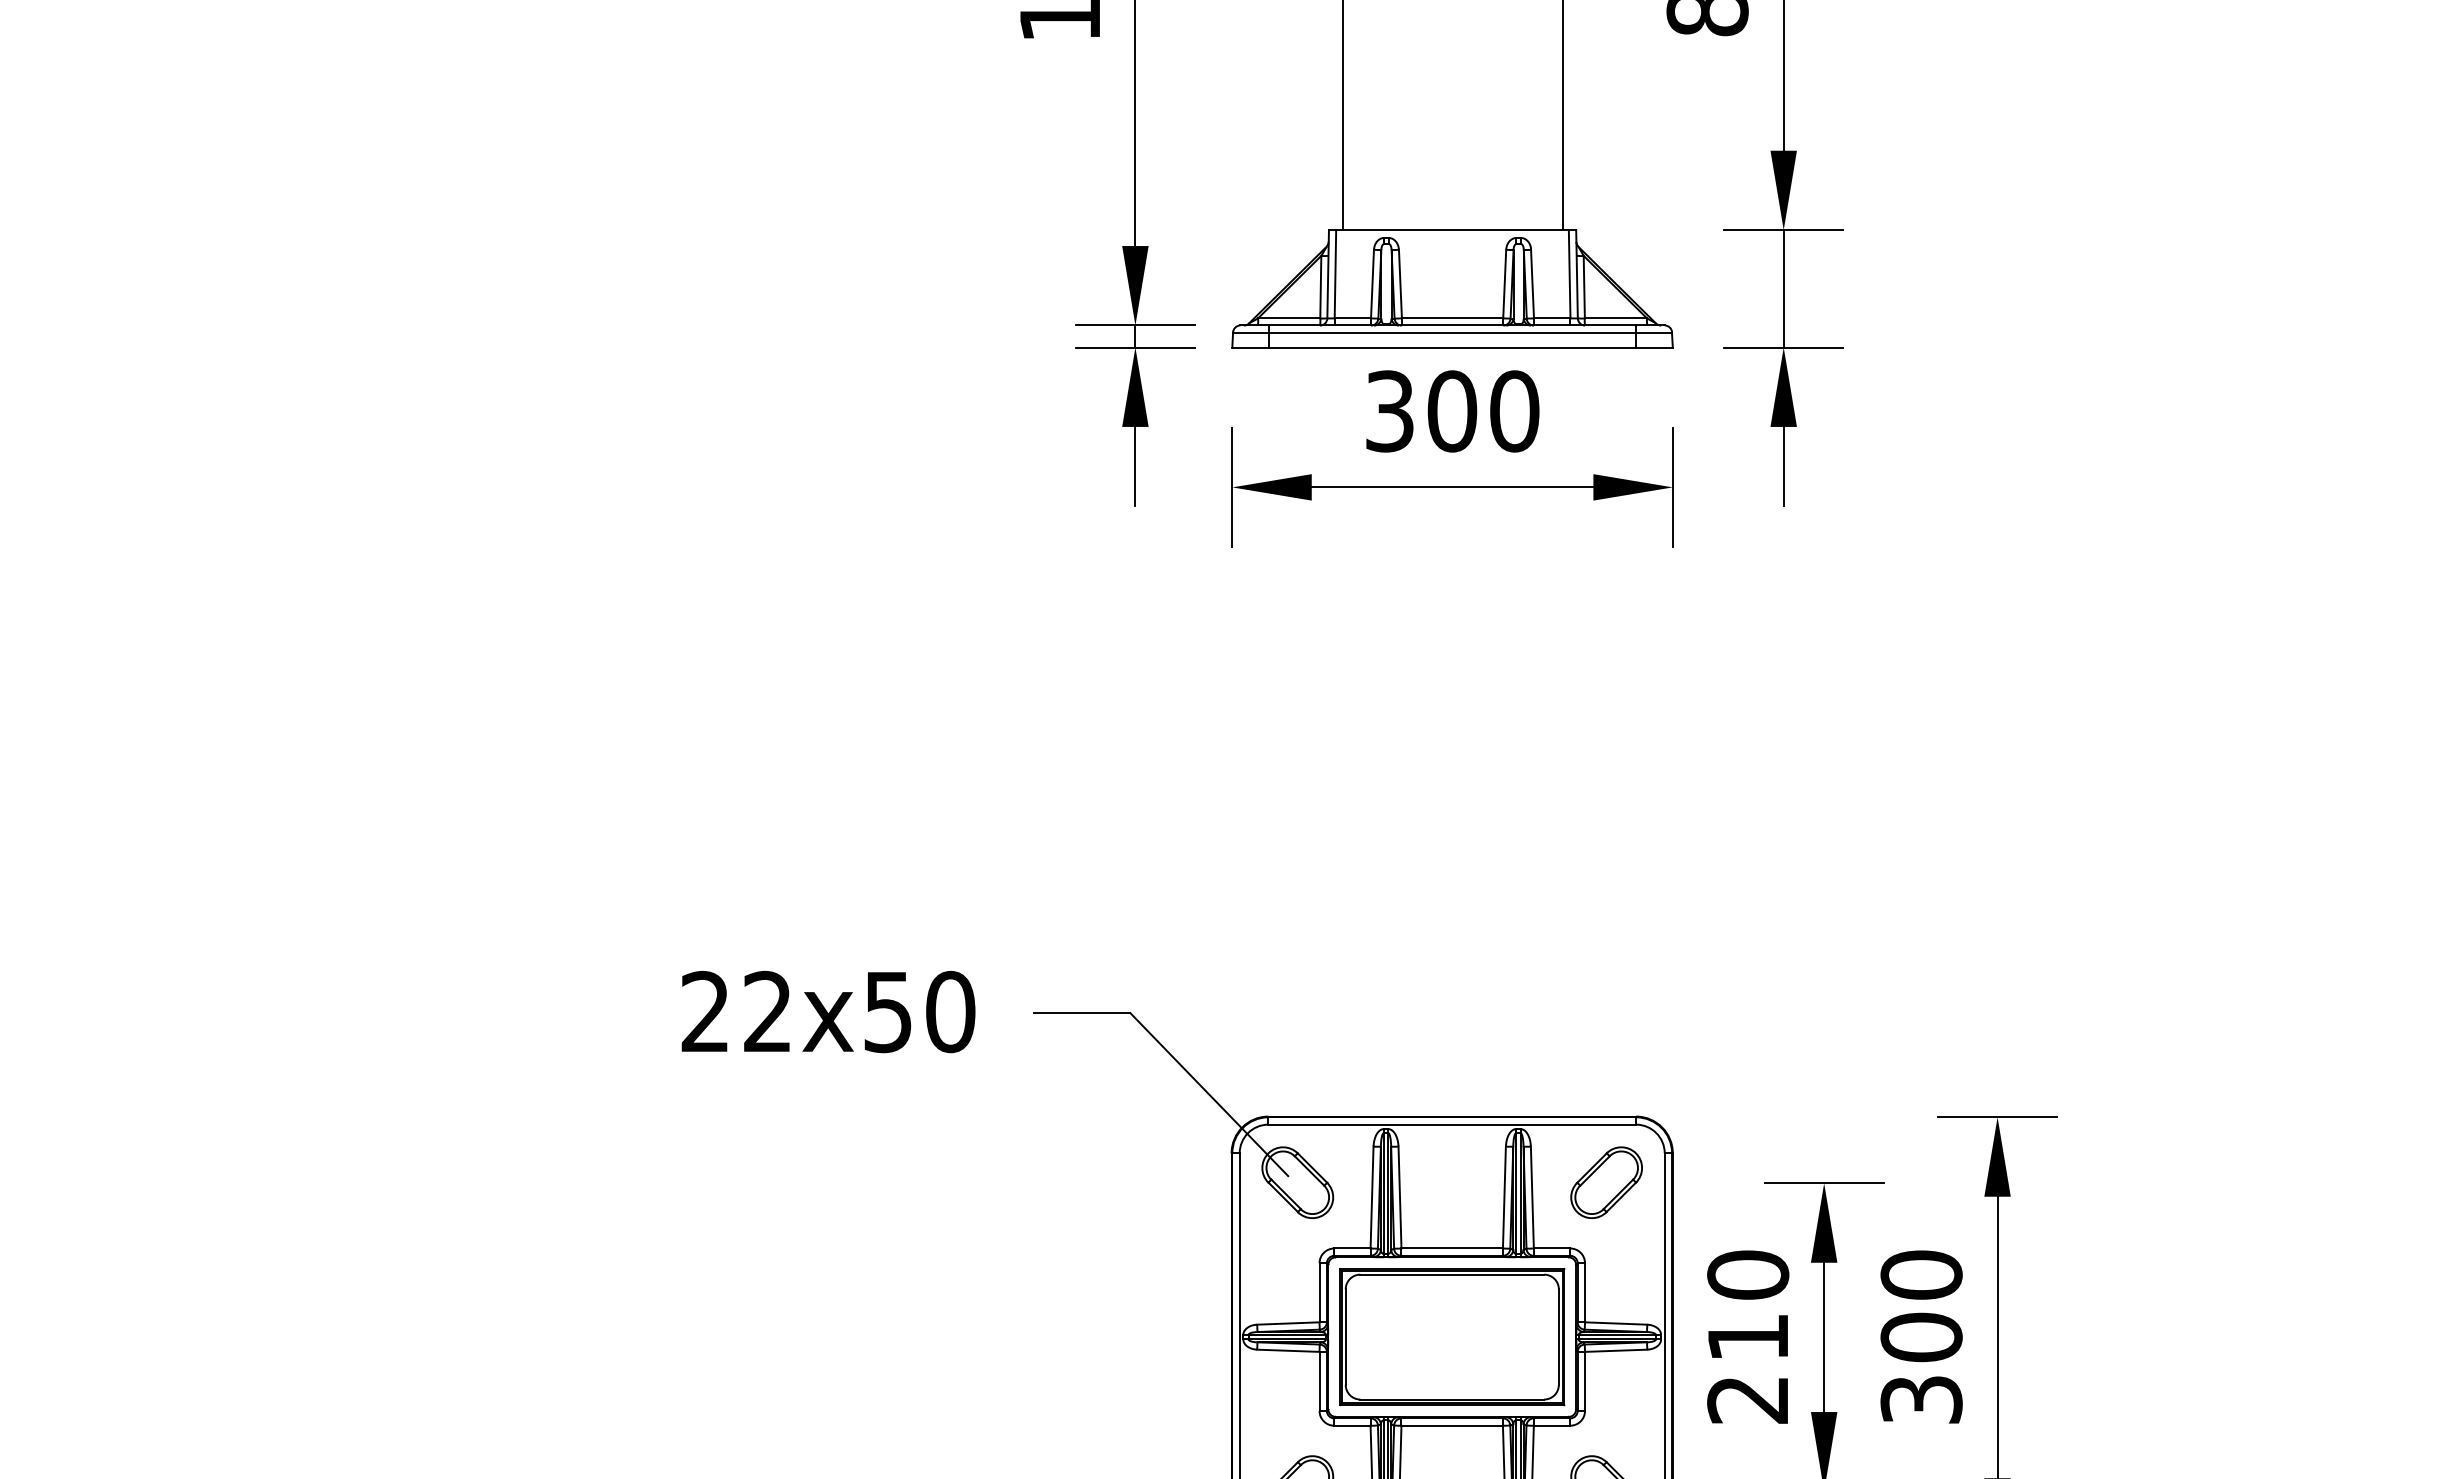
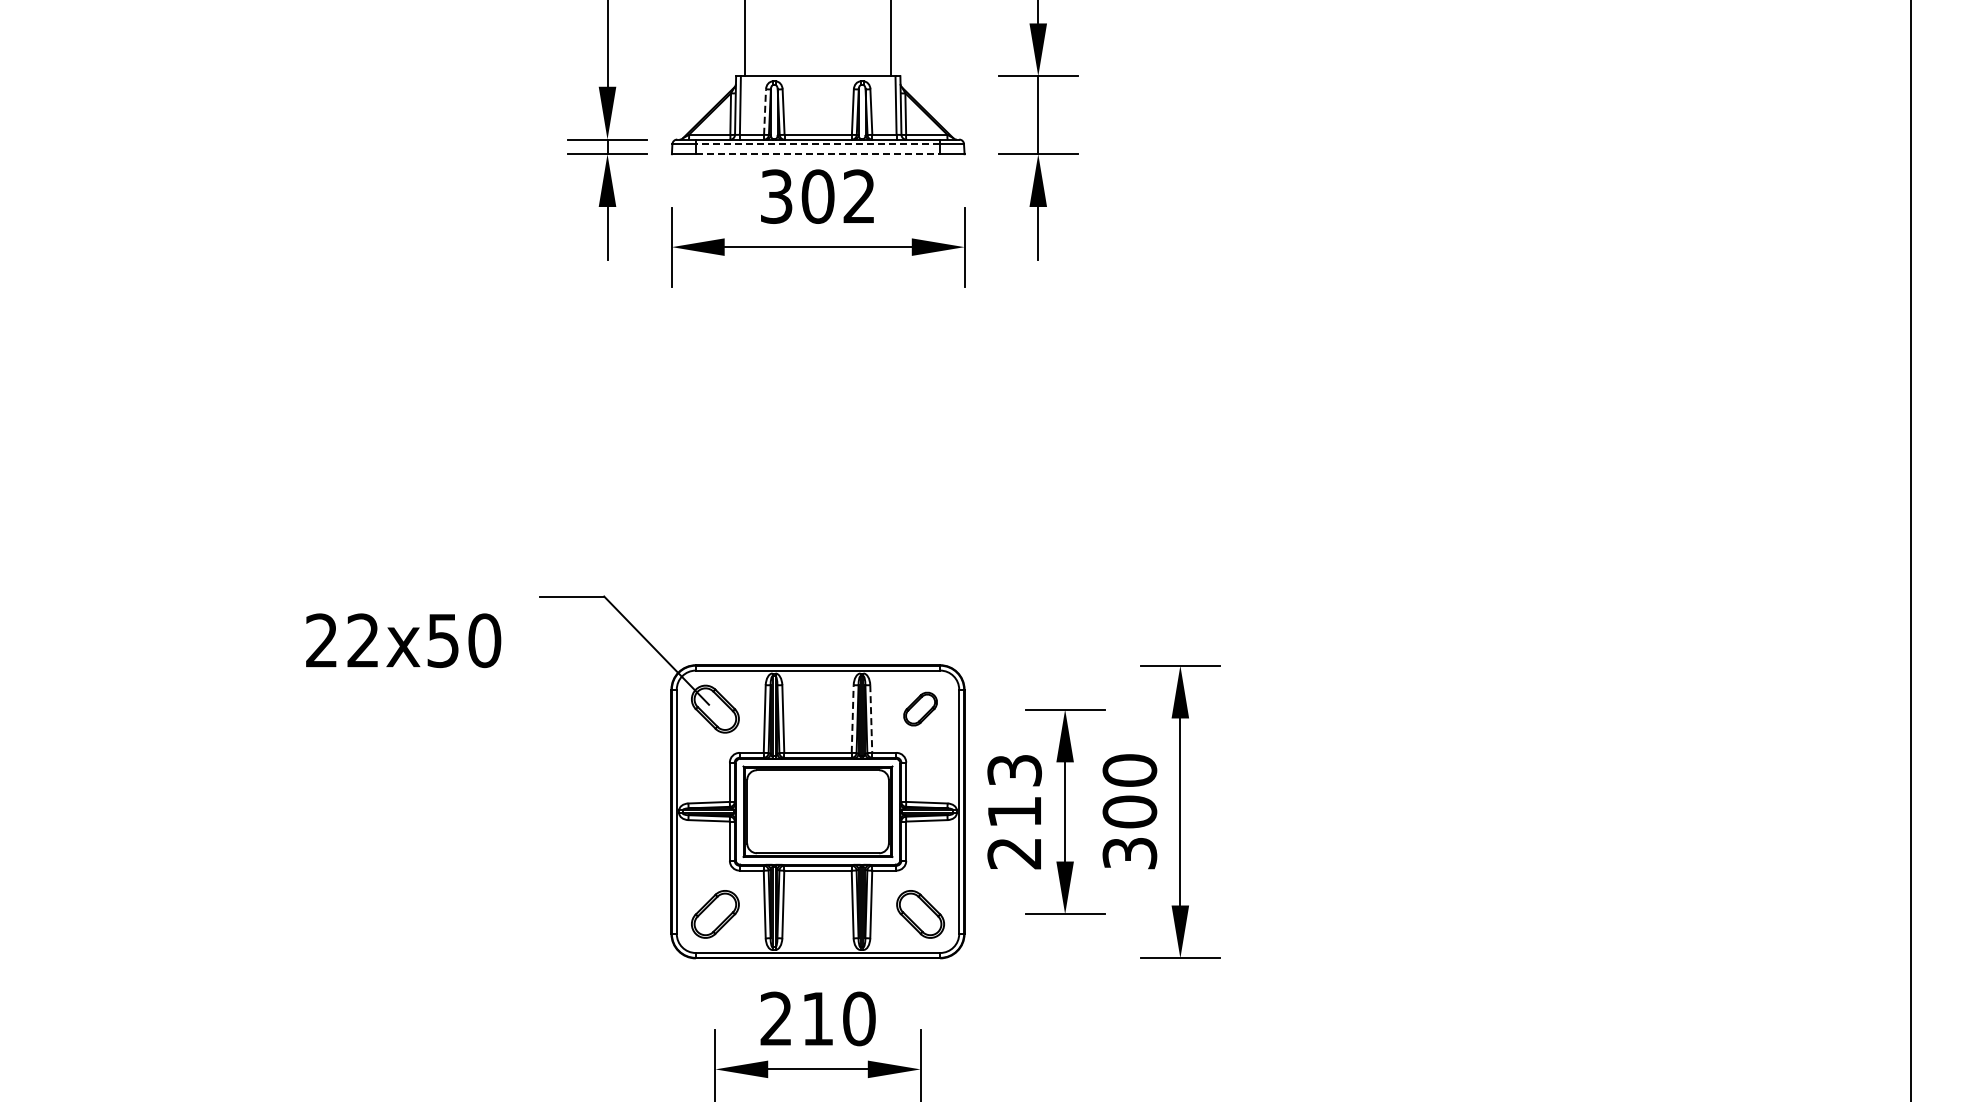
line: (1373, 284) -> (765, 112), solid -> dashed
line: (1452, 332) -> (818, 144), solid -> dashed
line: (1452, 347) -> (818, 154), solid -> dashed
text: (1514, 411) -> (859, 196), 300 -> 302
text: (828, 1011) -> (403, 640), moved
part: (1606, 1181) -> (920, 708), size x0.7
line: (1504, 1198) -> (852, 719), solid -> dashed
line: (1532, 1198) -> (871, 719), solid -> dashed
text: (1747, 1275) -> (1014, 770), 210 -> 213

